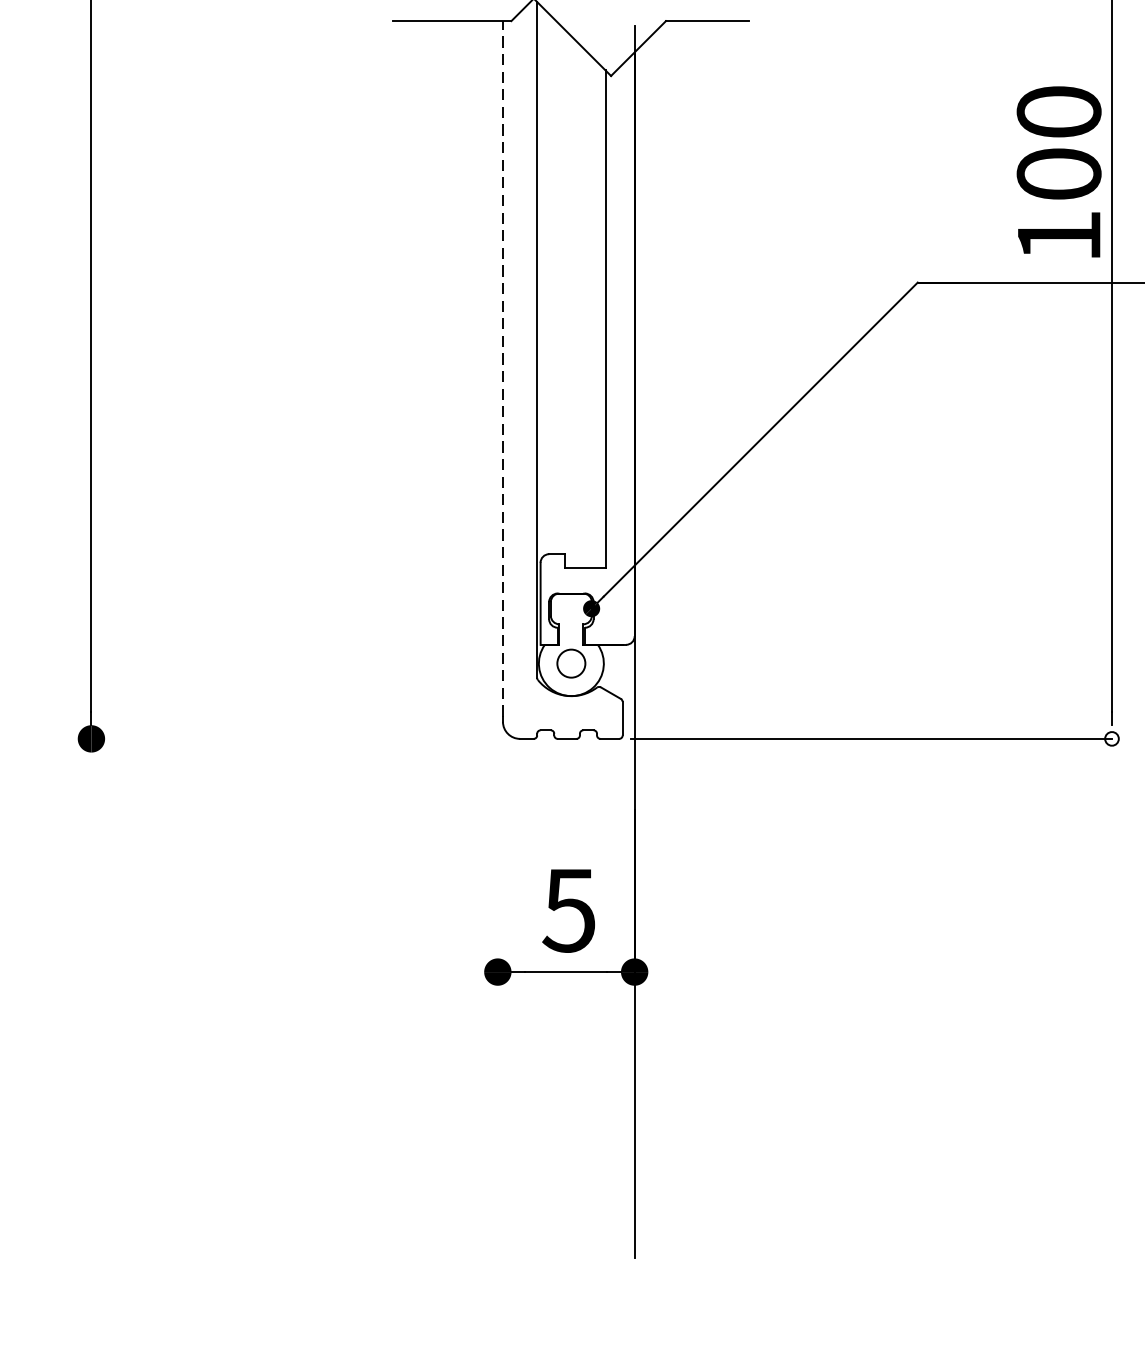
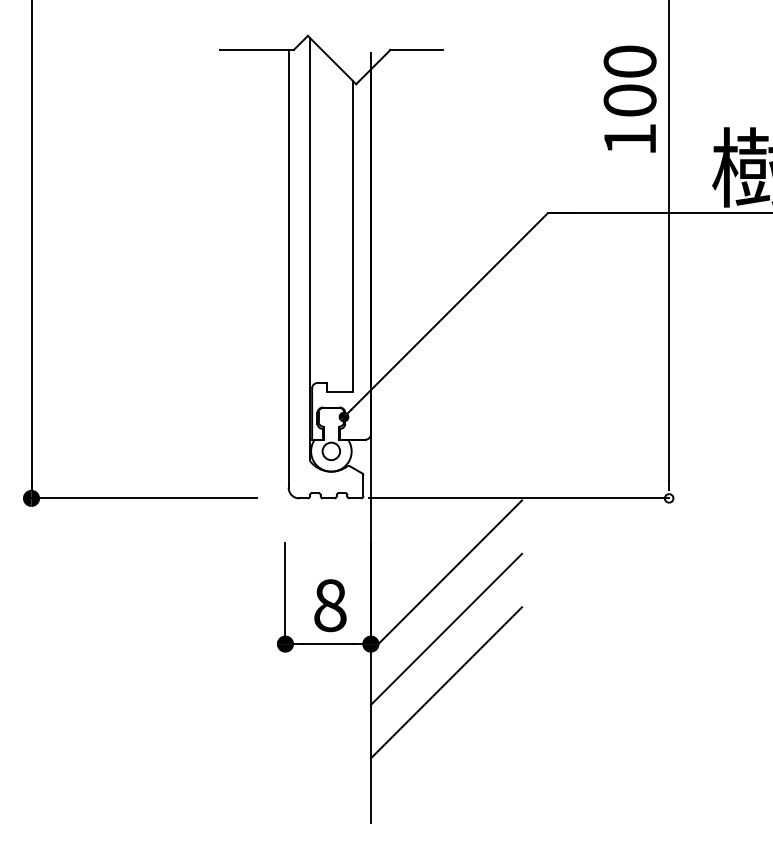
text: (1058, 170) -> (629, 98), moved
line: (502, 367) -> (288, 266), dashed -> solid
line: (270, 739) -> (143, 498), added
line: (755, 862) -> (446, 575), added
line: (497, 891) -> (285, 593), added
text: (568, 910) -> (329, 605), 5 -> 8
line: (755, 947) -> (446, 628), added
line: (755, 1033) -> (446, 682), added

